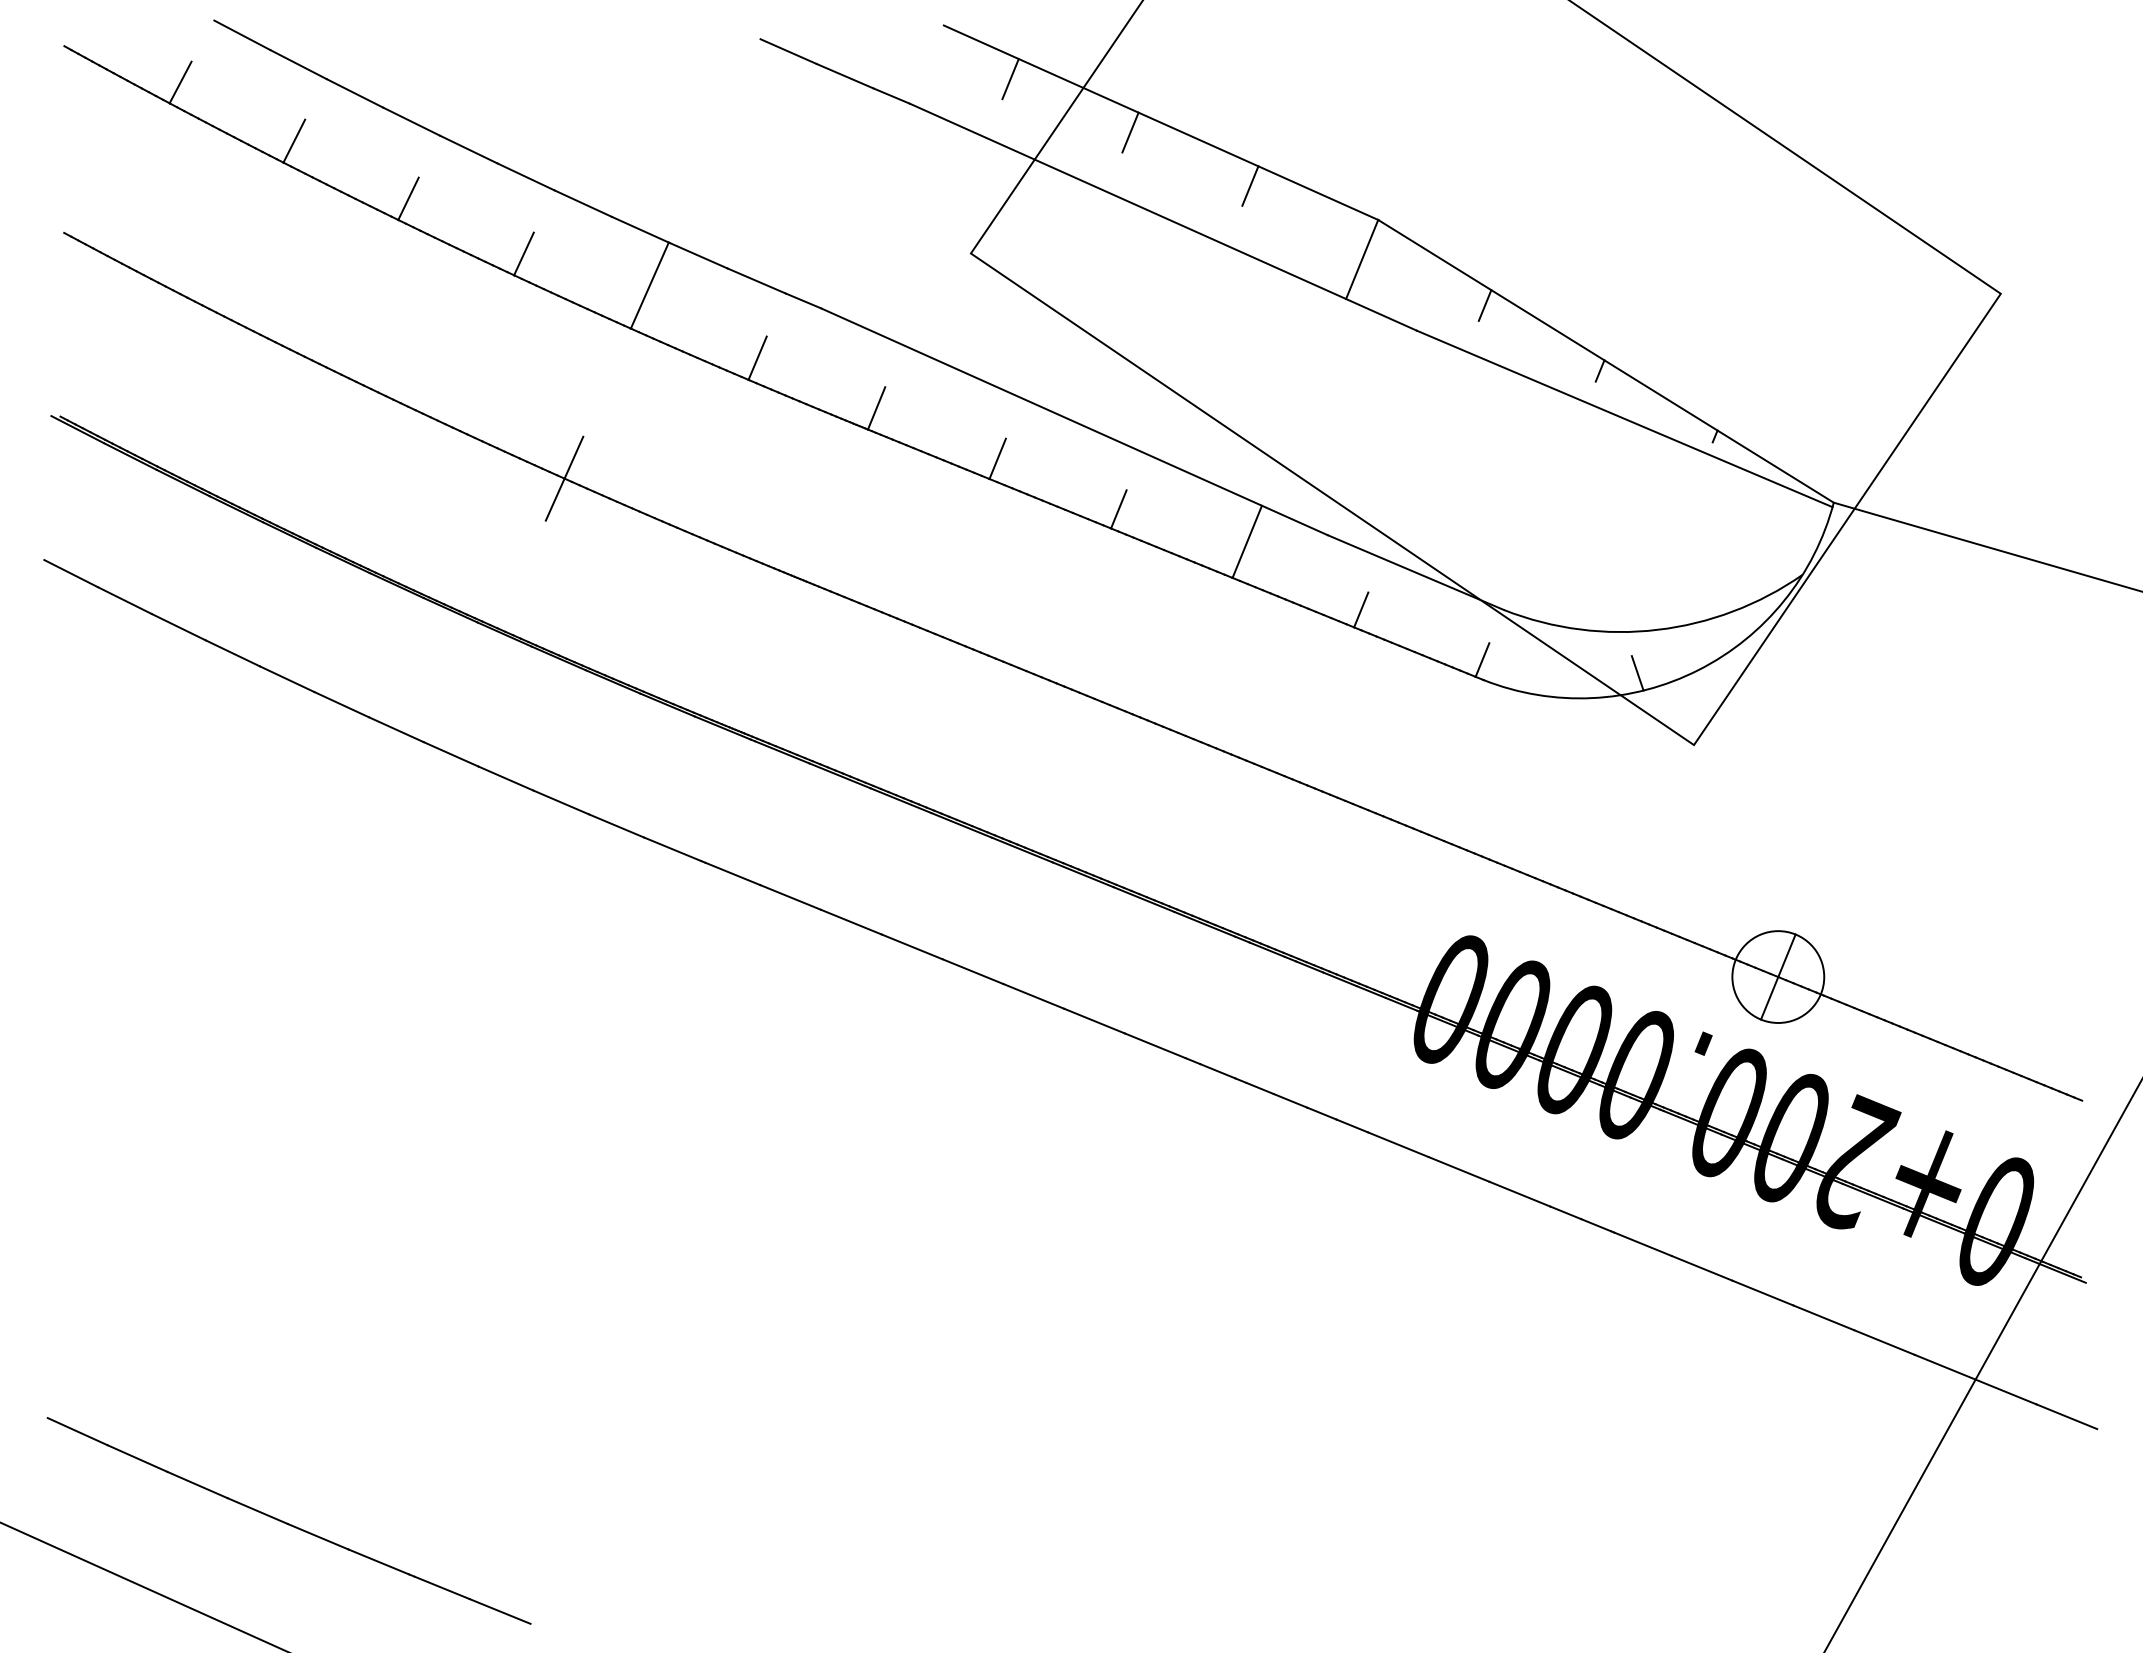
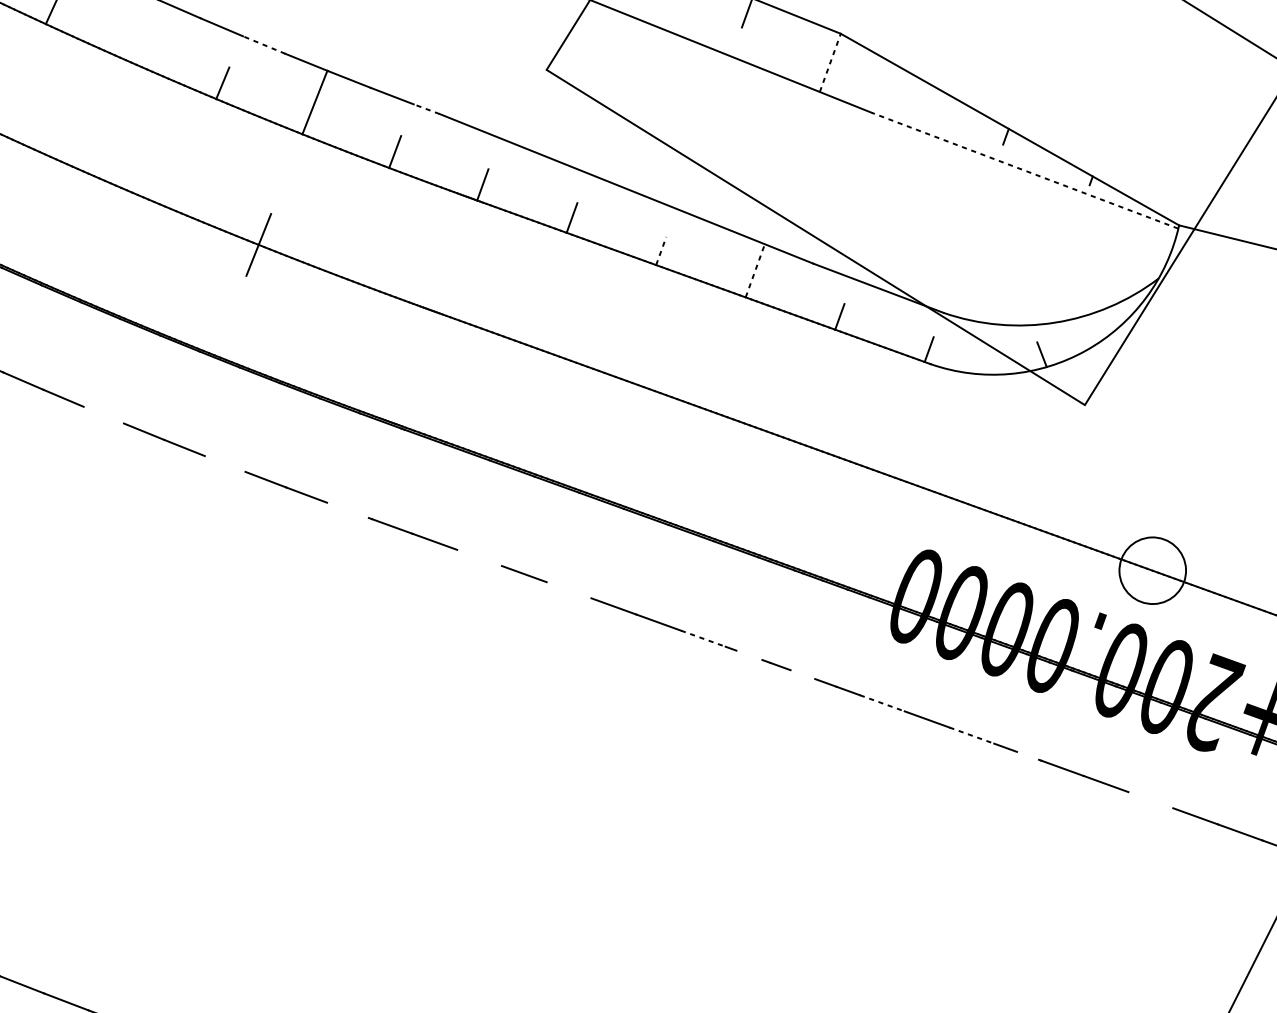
line: (408, 198) -> (137, 46), removed
line: (583, 203) -> (264, 44), solid -> dashed
line: (1362, 259) -> (830, 62), solid -> dashed
line: (803, 300) -> (426, 108), solid -> dashed
line: (1484, 305) -> (920, 92), removed
line: (1624, 418) -> (1025, 170), solid -> dashed
line: (1118, 509) -> (661, 251), solid -> dashed
line: (1247, 541) -> (755, 270), solid -> dashed
line: (341, 704) -> (103, 415), removed
line: (505, 778) -> (224, 463), removed
line: (672, 849) -> (347, 510), removed
line: (851, 921) -> (479, 557), removed
line: (972, 971) -> (568, 590), removed
line: (1778, 976) -> (1152, 570), removed
line: (1155, 1045) -> (703, 638), solid -> dashed
line: (1217, 1071) -> (749, 655), removed
line: (1290, 1100) -> (802, 674), removed
line: (1398, 1144) -> (882, 703), solid -> dashed
line: (1519, 1194) -> (971, 735), solid -> dashed
line: (1596, 1225) -> (1028, 756), removed
line: (1762, 1292) -> (1150, 799), removed

